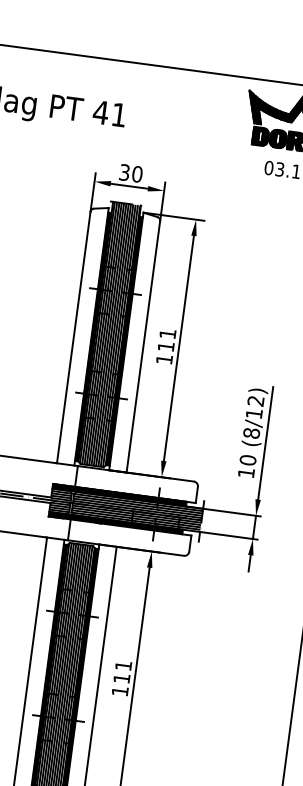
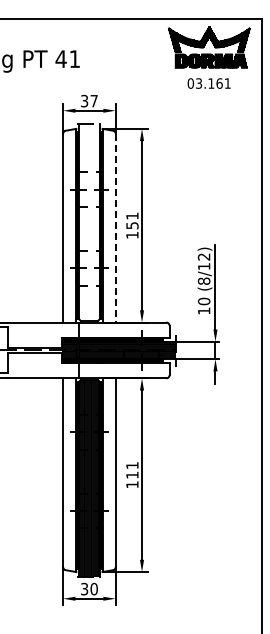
text: (136, 173) -> (93, 100), 30 -> 37
hatch: (109, 333) -> (89, 221), removed
text: (166, 346) -> (132, 225), 111 -> 151
line: (143, 347) -> (115, 228), solid -> dashed

